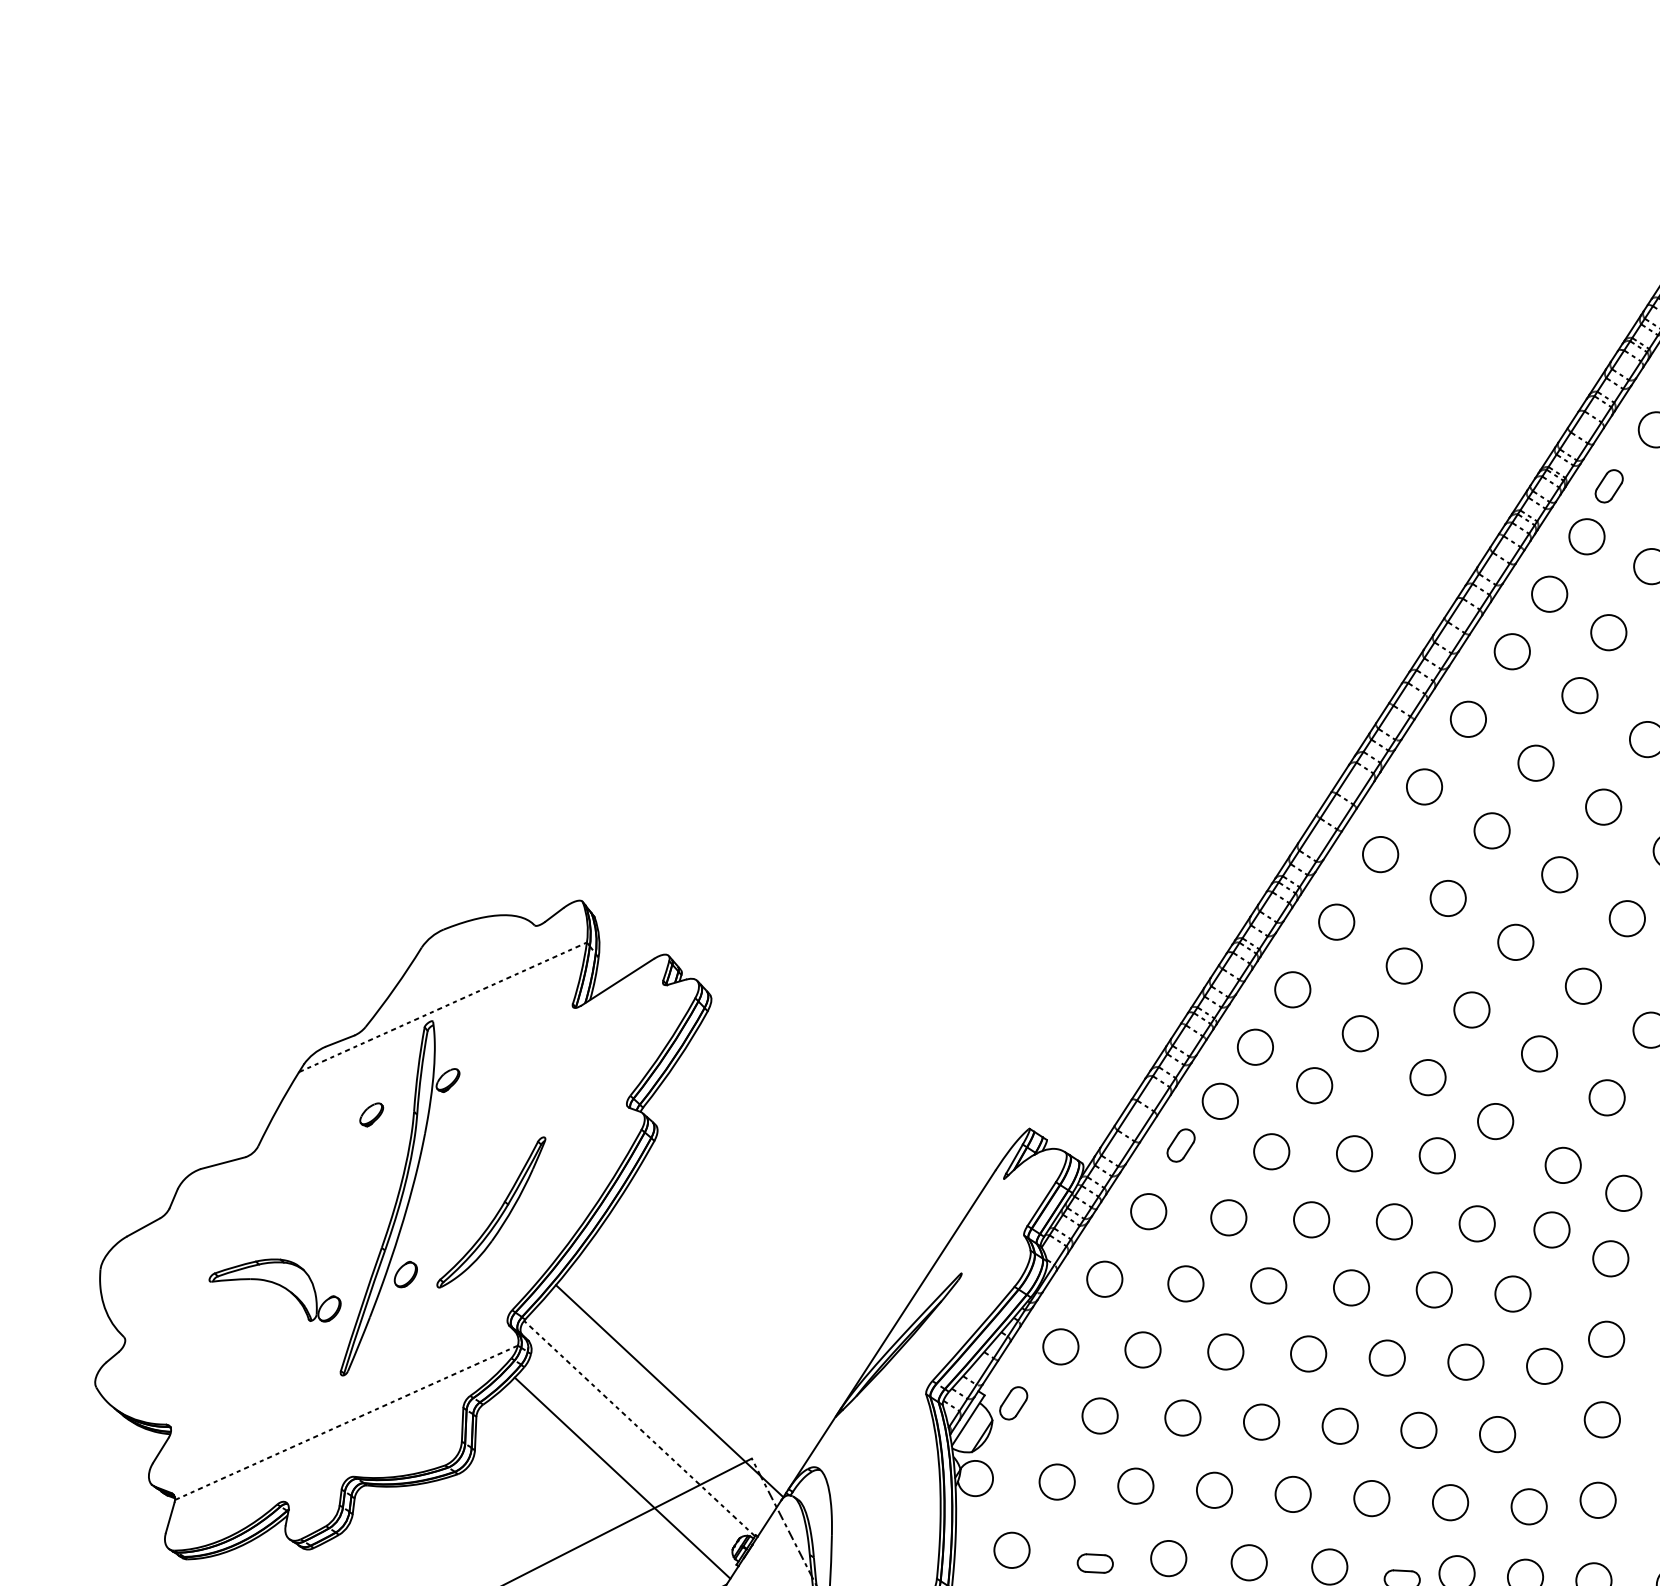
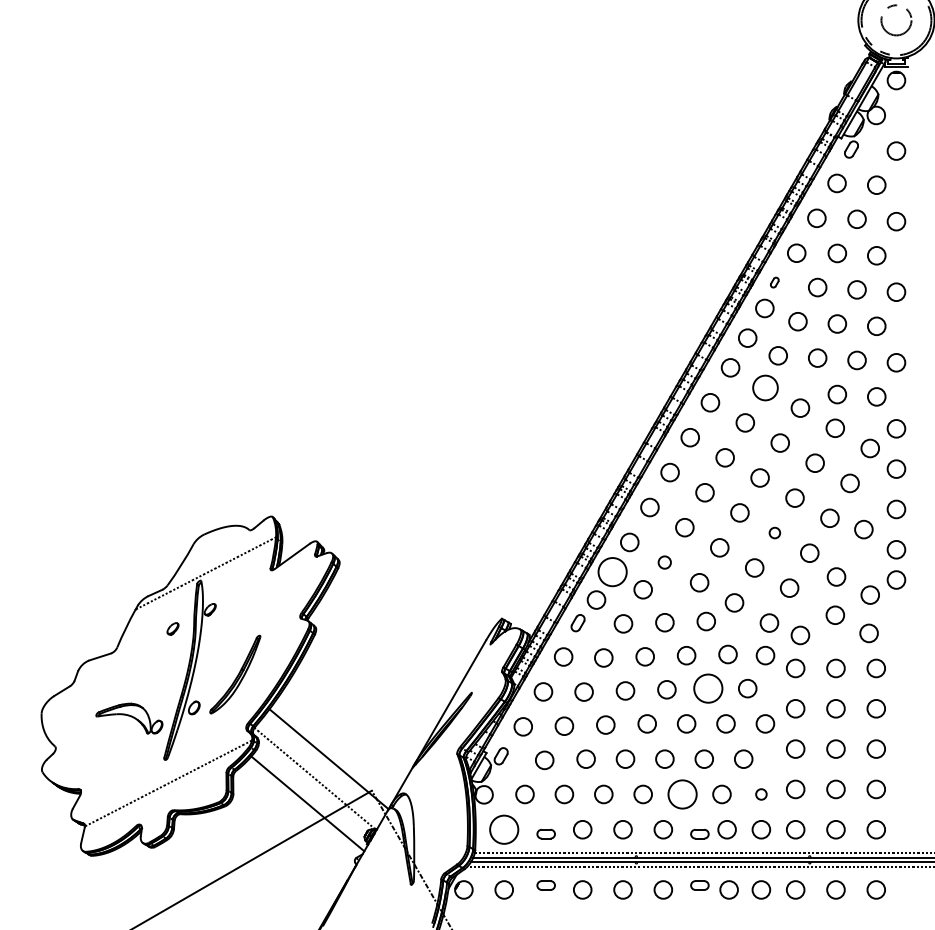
part: (1608, 485) -> (774, 282), size x0.6
circle: (1579, 694) -> (765, 387), size x1.4
circle: (1582, 985) -> (774, 532), size x0.6
circle: (1360, 1033) -> (664, 562), size x0.7
circle: (1255, 1046) -> (612, 571), size x1.6
circle: (1434, 1289) -> (708, 688), size x1.6
circle: (1371, 1498) -> (682, 794), size x1.6
circle: (1529, 1506) -> (761, 794), size x0.6
circle: (1012, 1549) -> (504, 829), size x1.6

